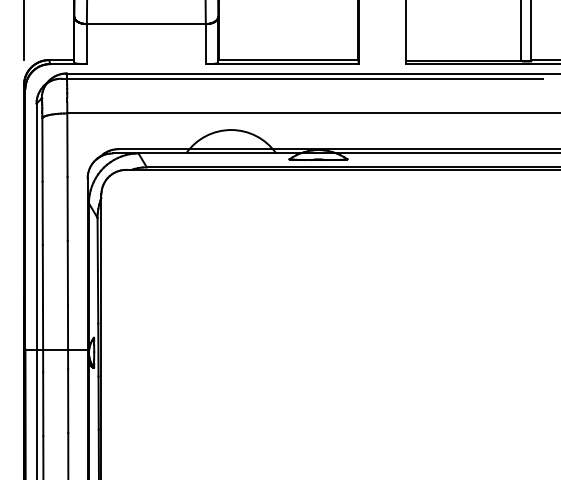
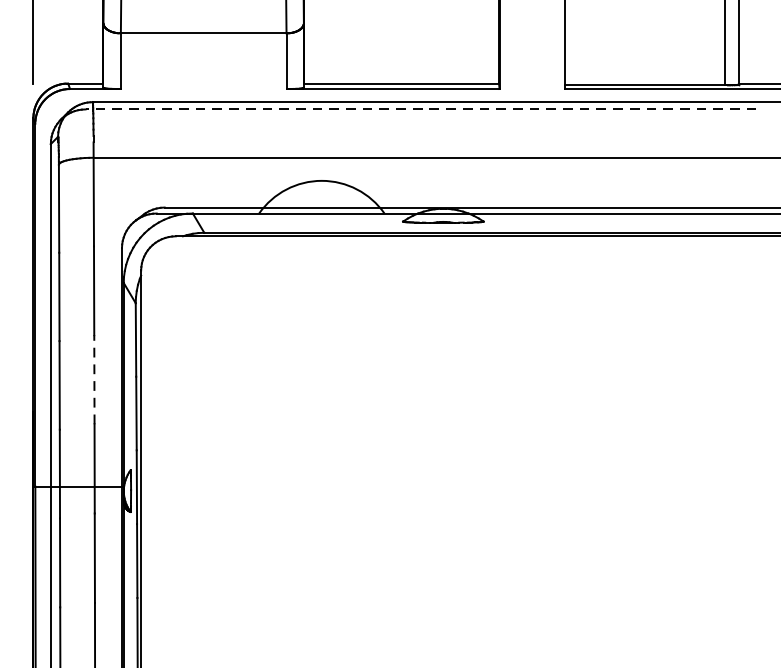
line: (302, 78) -> (421, 109), solid -> dashed
line: (67, 272) -> (93, 379), solid -> dashed

